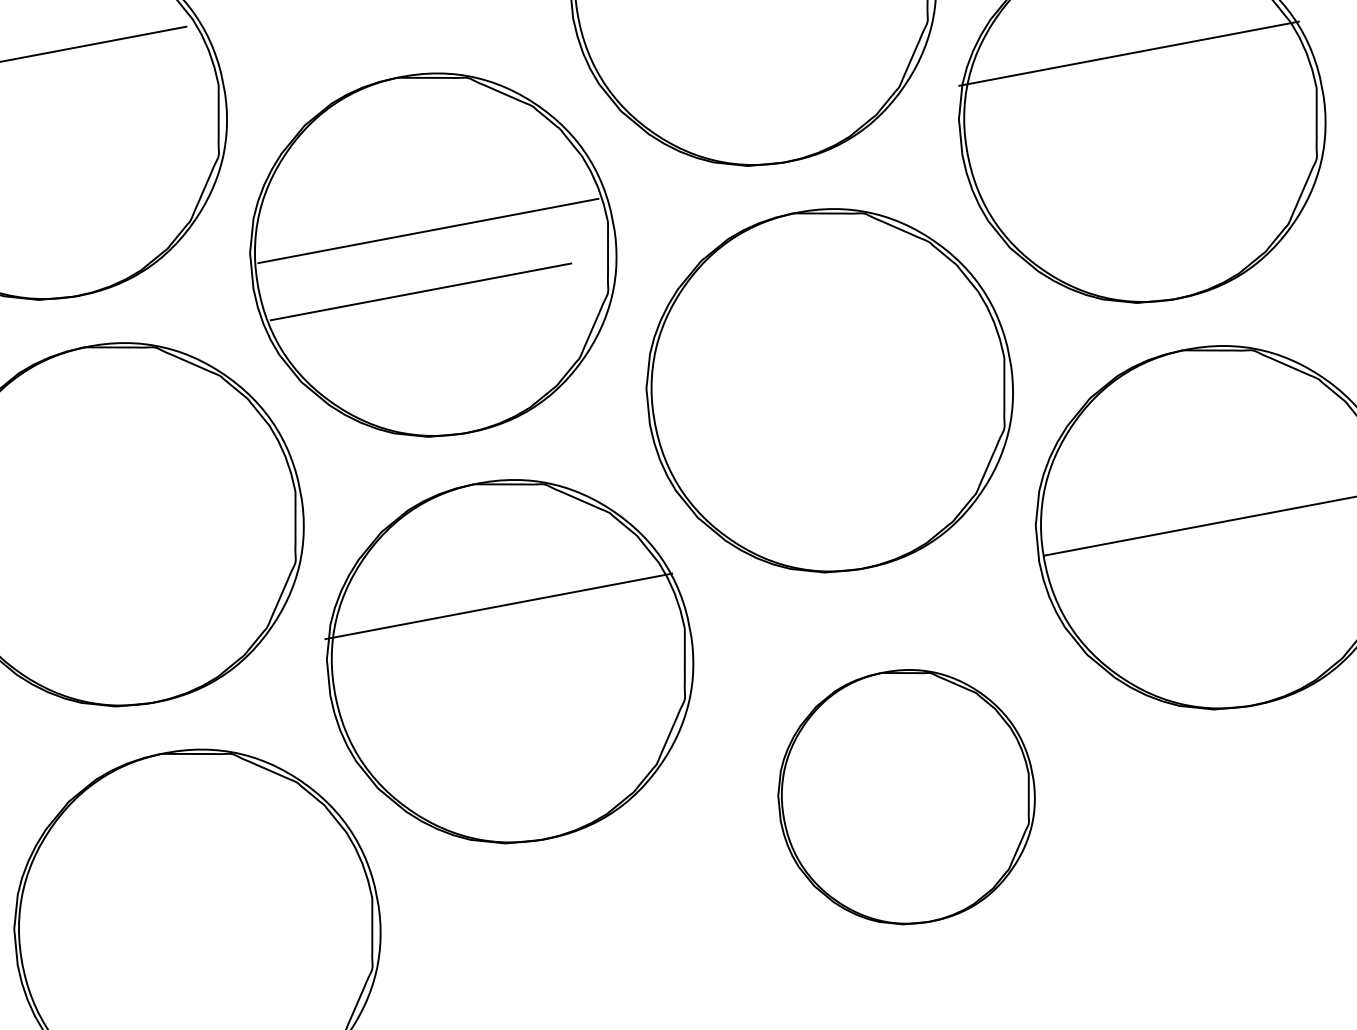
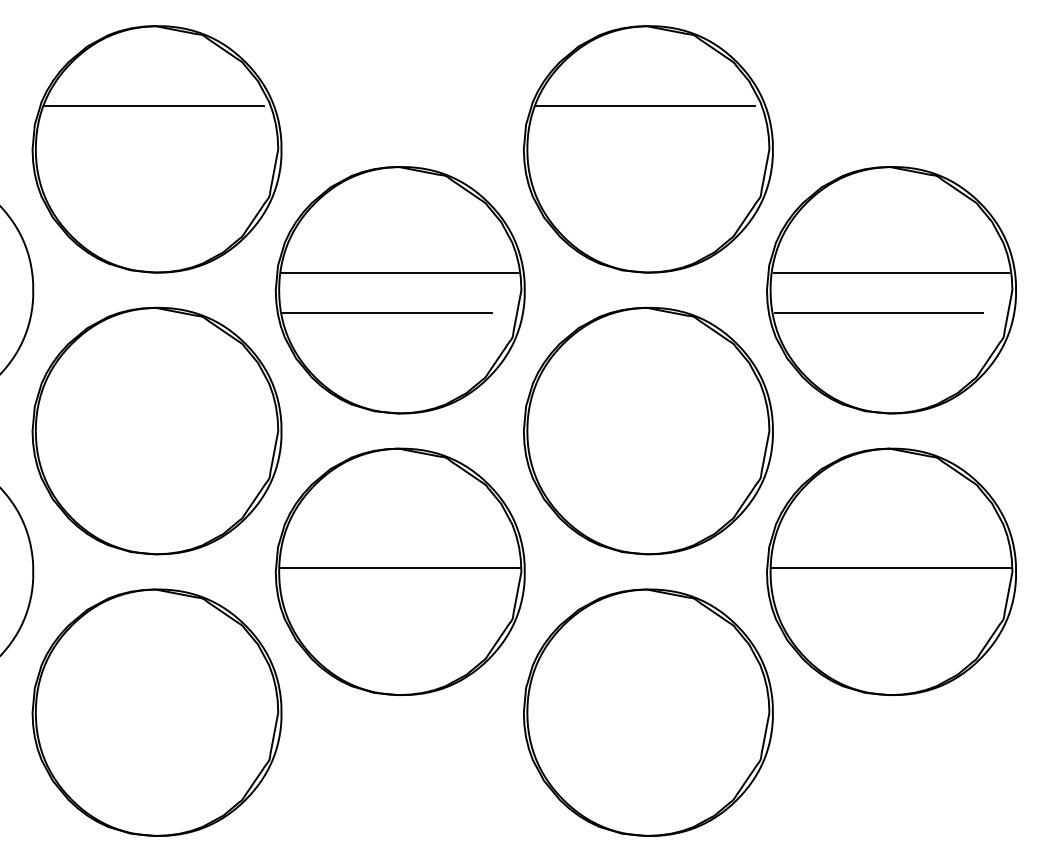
line: (1127, 54) -> (890, 273), moved
line: (1129, 158) -> (878, 313), added
line: (498, 606) -> (399, 568), moved
part: (906, 796) -> (648, 712), size x1.43

